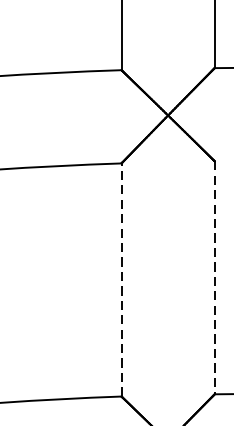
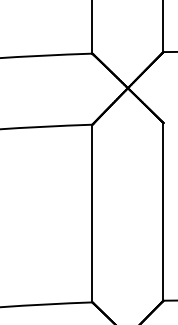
line: (214, 277) -> (163, 211), dashed -> solid
line: (121, 279) -> (92, 213), dashed -> solid

